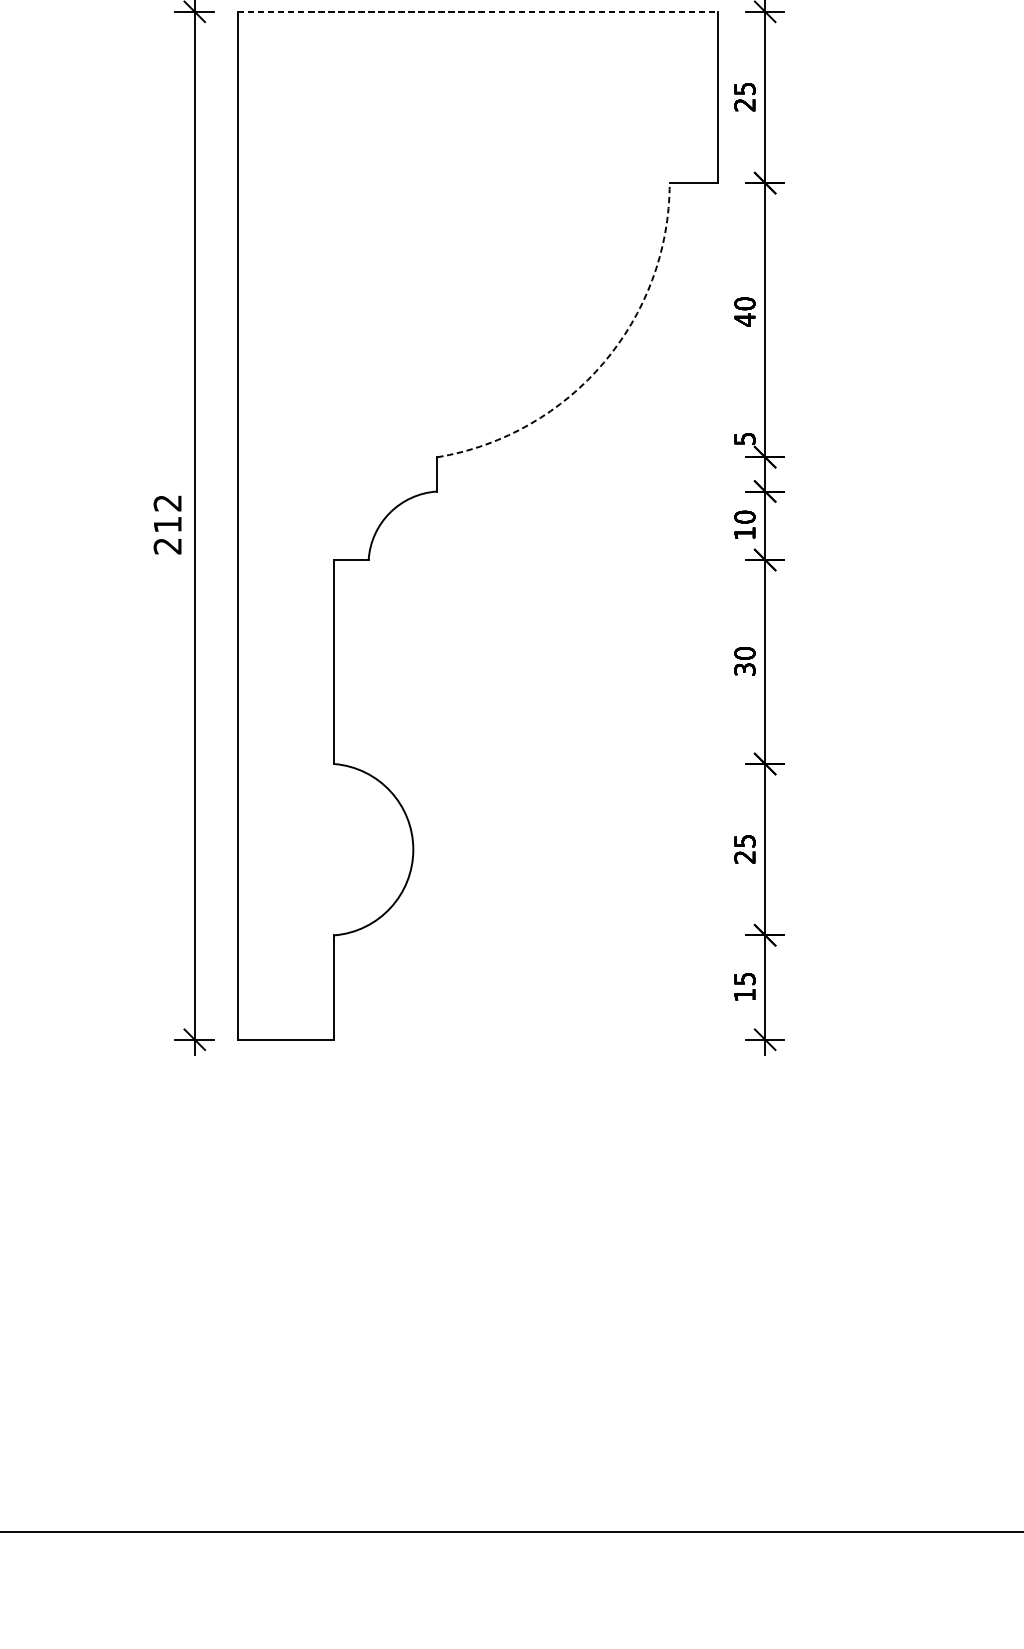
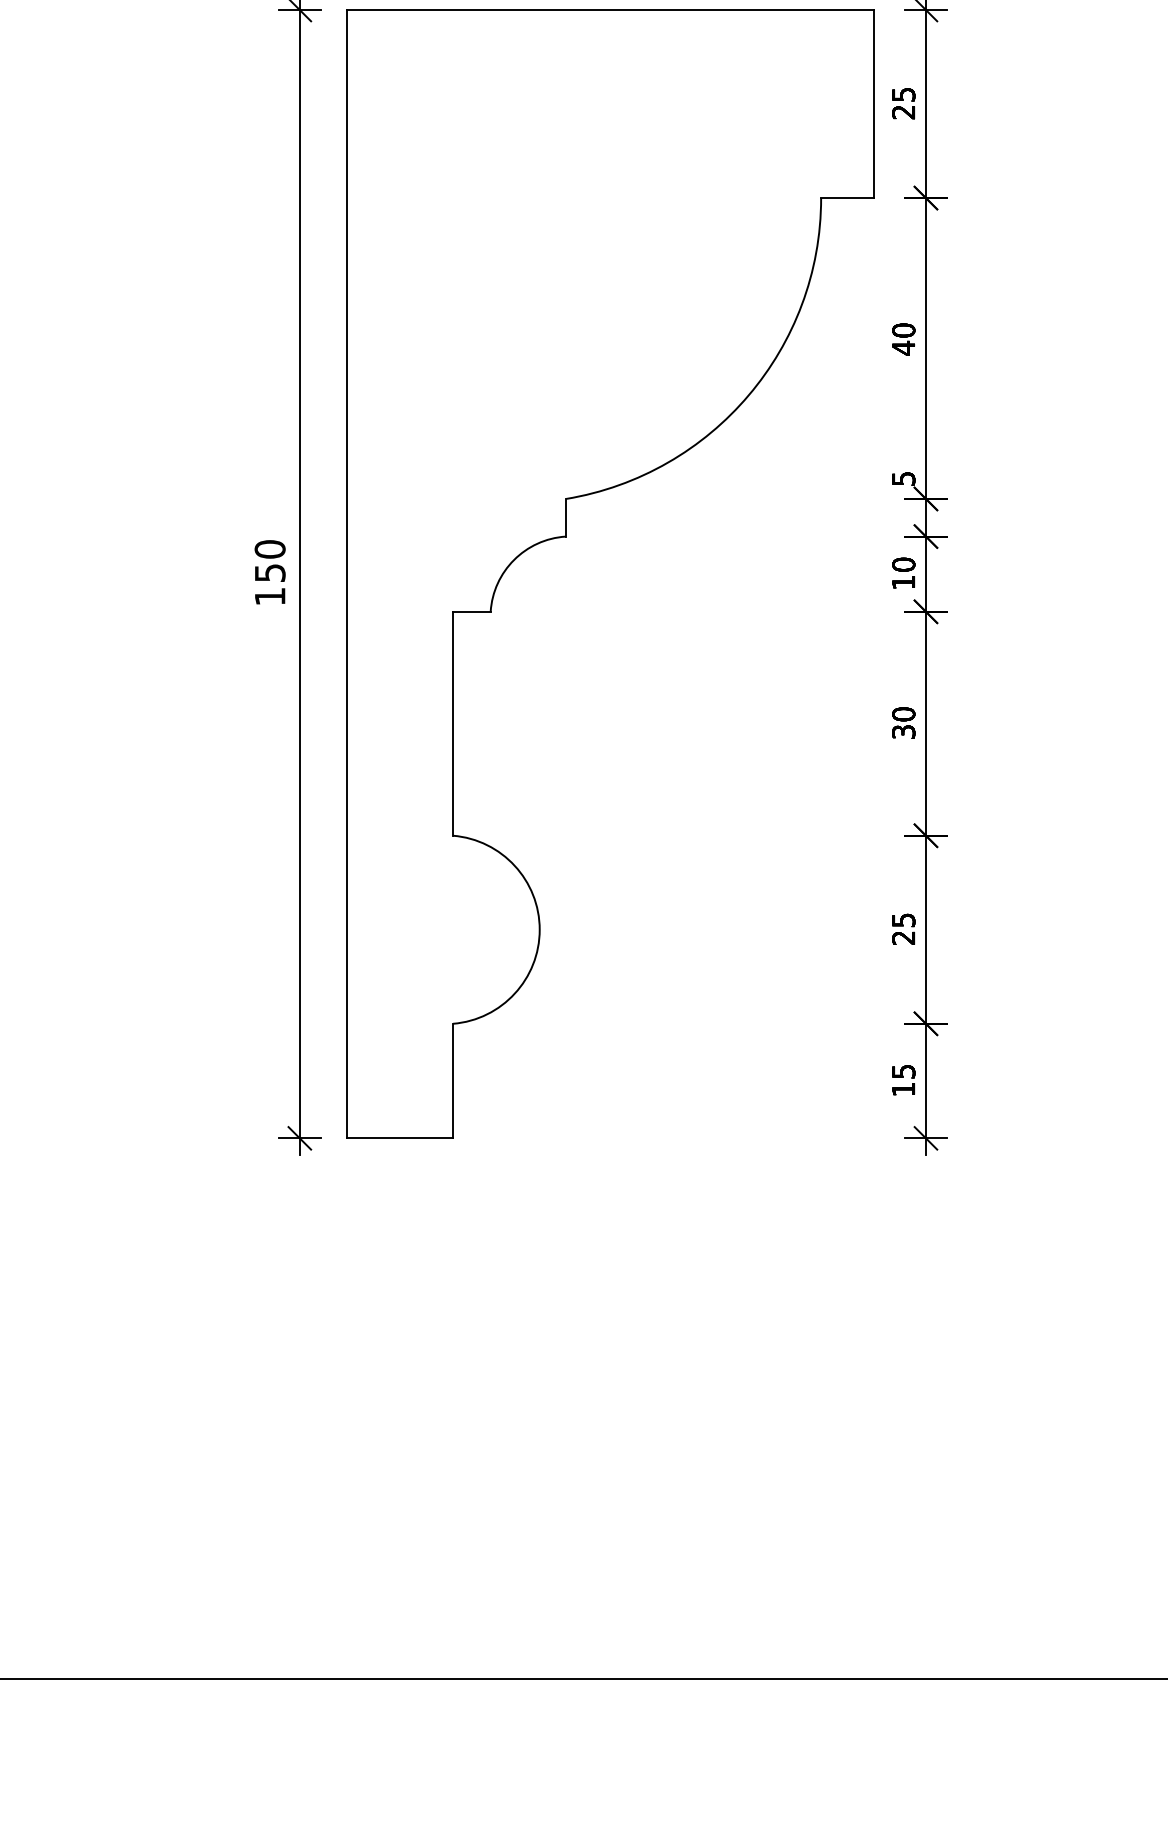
line: (478, 12) -> (611, 10), dashed -> solid
arc: (603, 362) -> (748, 395), dashed -> solid
text: (167, 524) -> (269, 572), 212 -> 150

